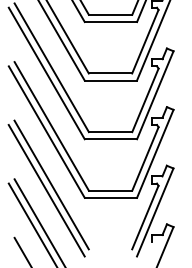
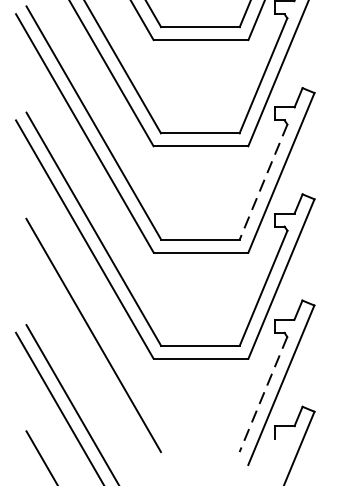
line: (145, 100) -> (263, 182), solid -> dashed
line: (46, 190) -> (84, 345), removed
line: (145, 218) -> (263, 396), solid -> dashed

